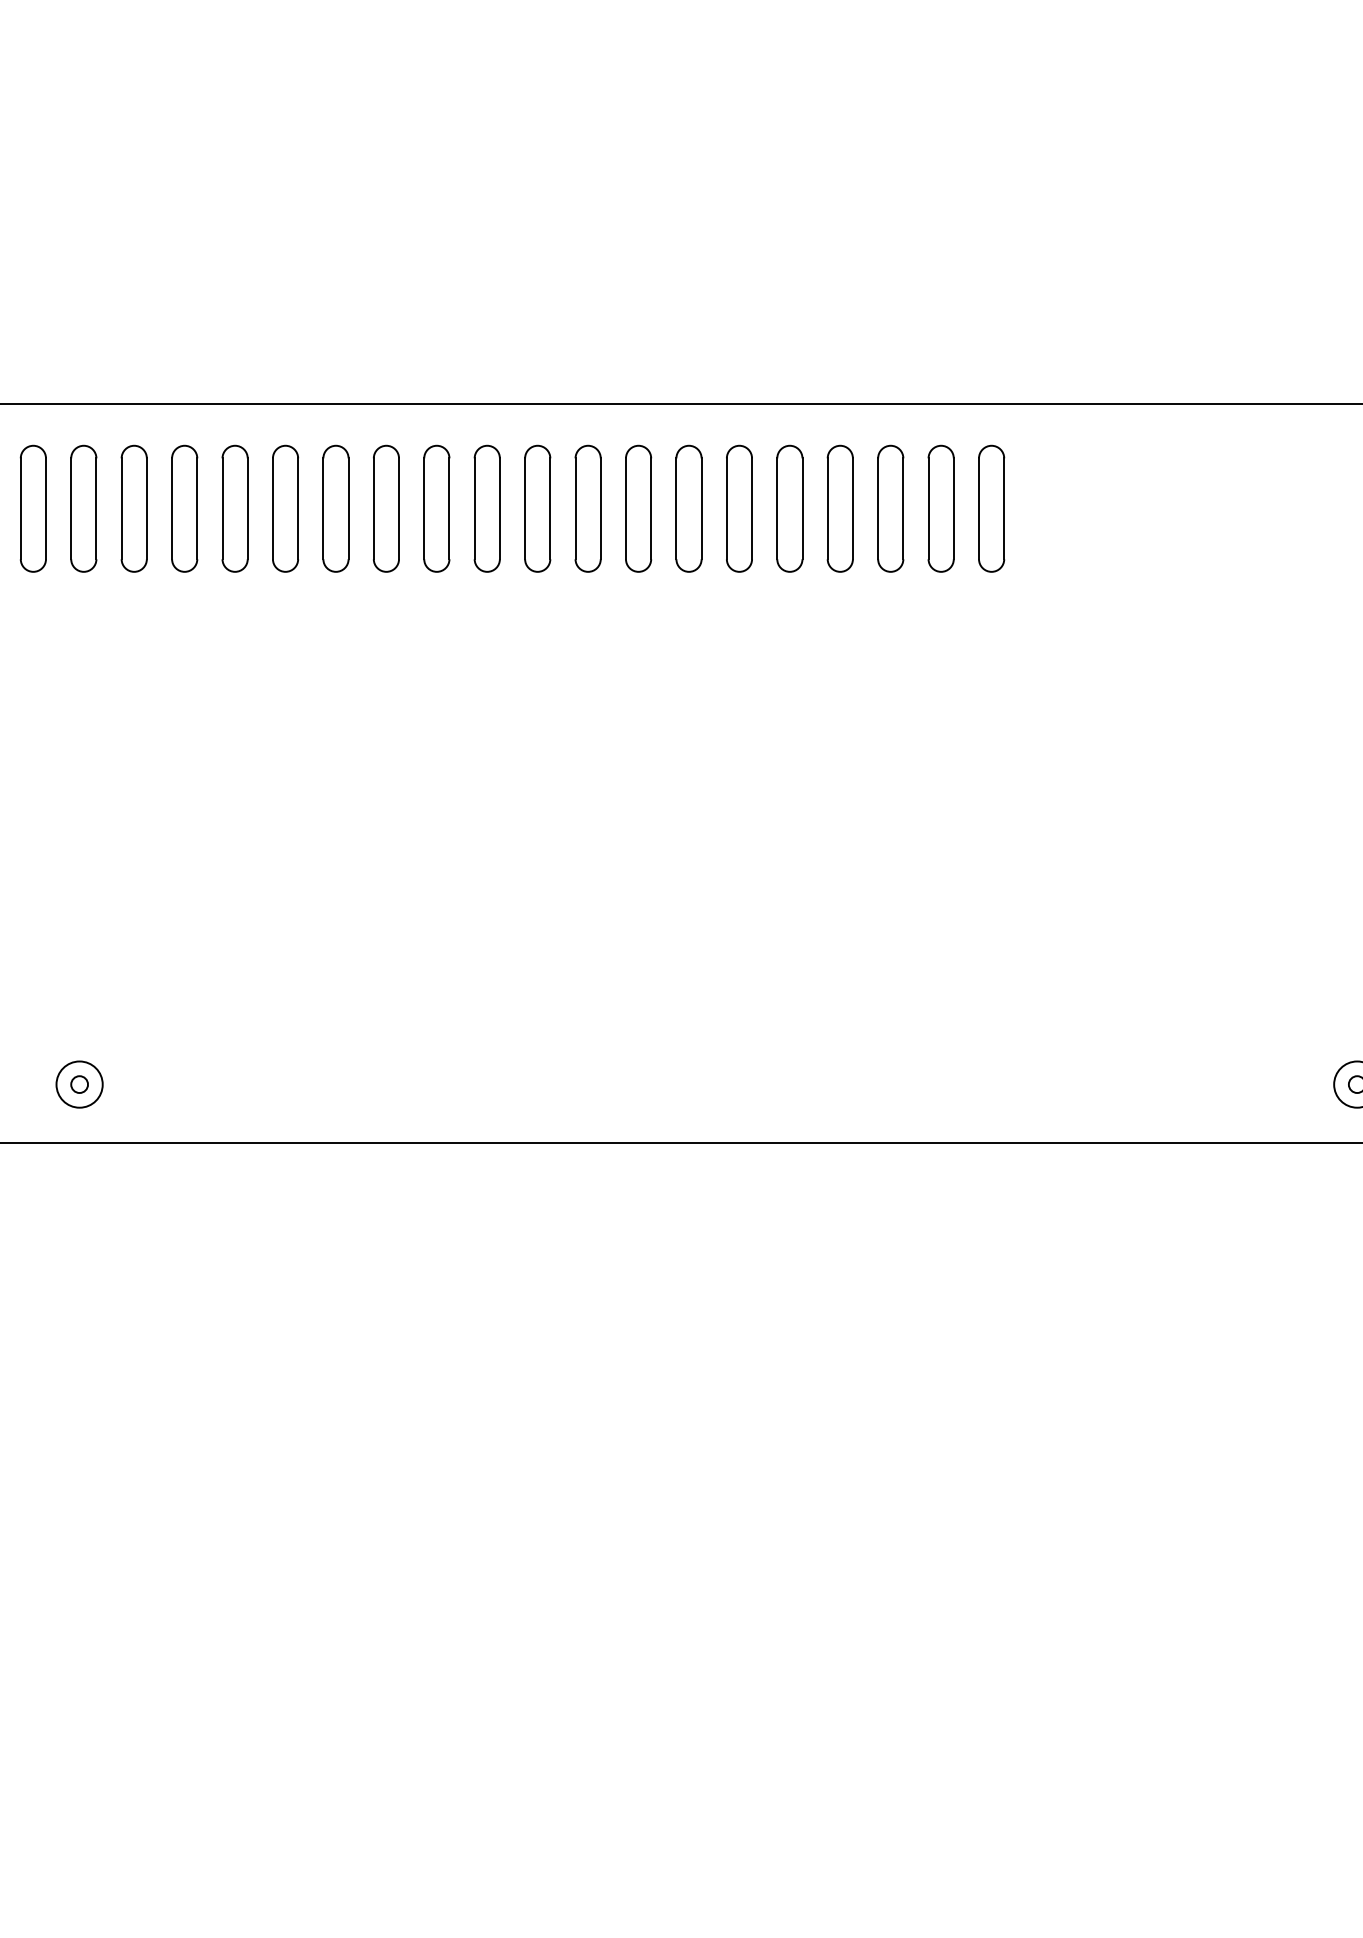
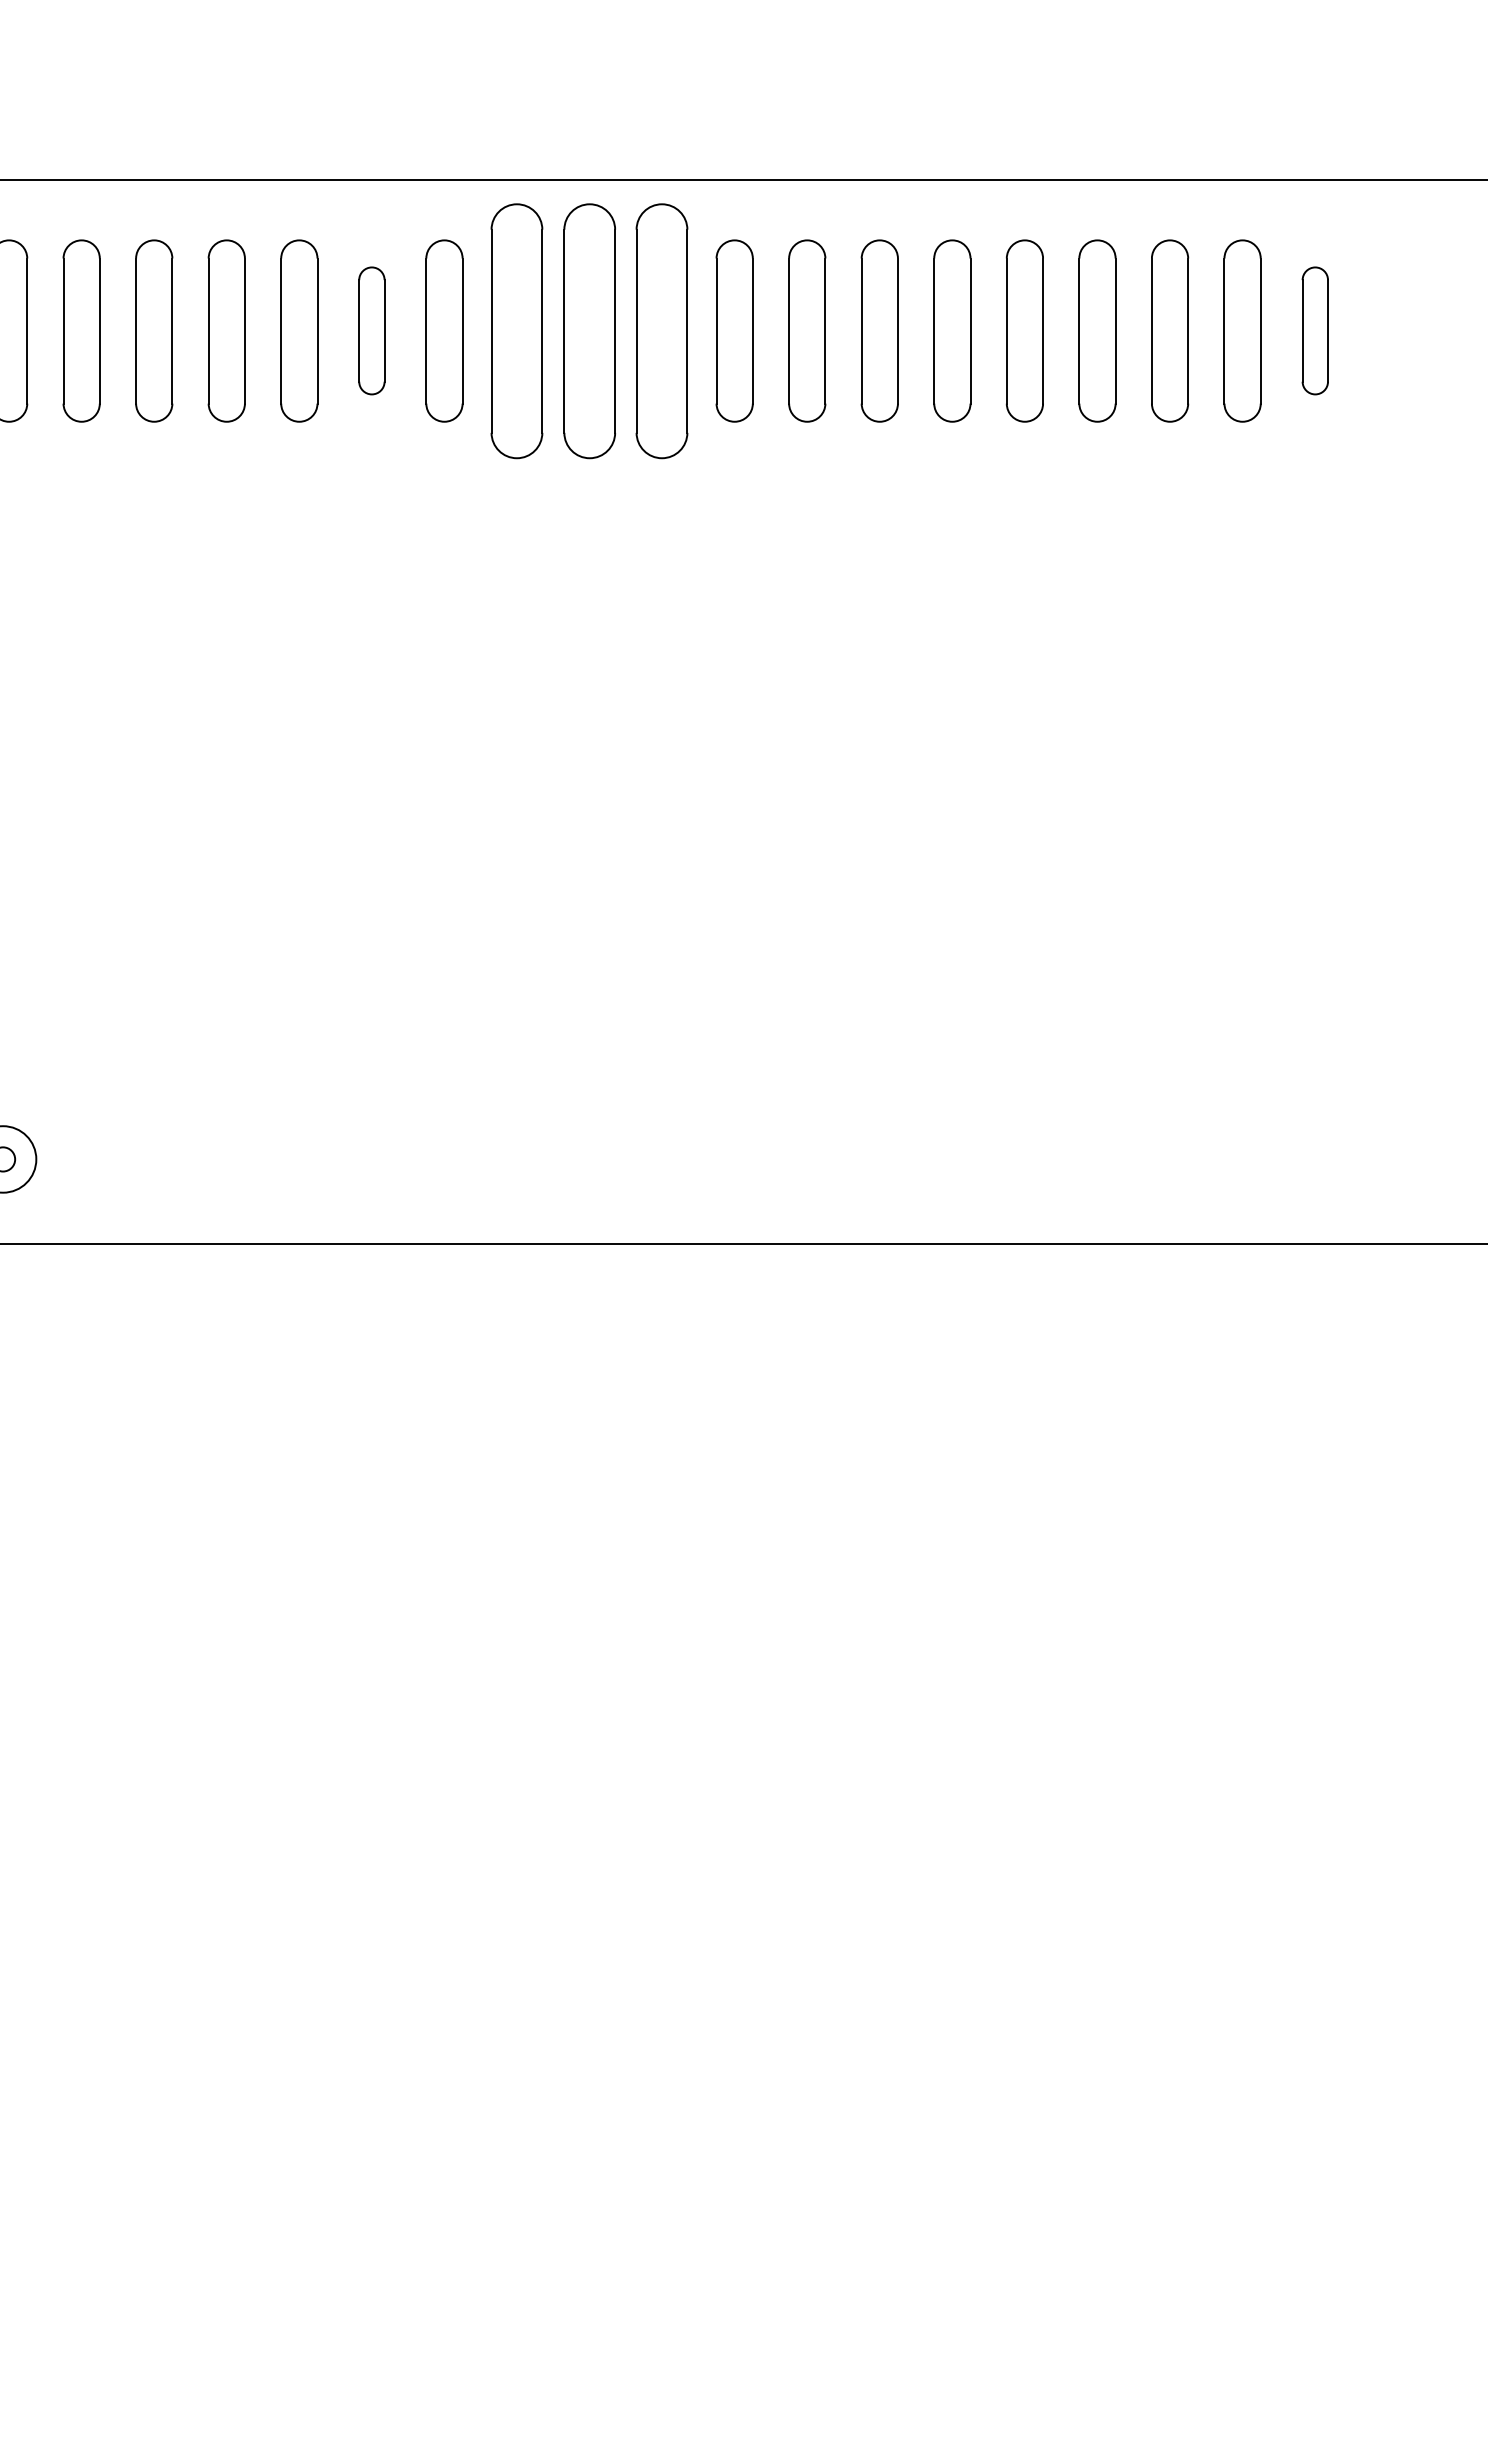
part: (335, 508) -> (371, 330), size x0.7
part: (436, 508) -> (516, 330), size x1.4
part: (486, 508) -> (588, 330), size x1.4
part: (537, 508) -> (661, 330), size x1.4
part: (991, 508) -> (1314, 330), size x0.7

